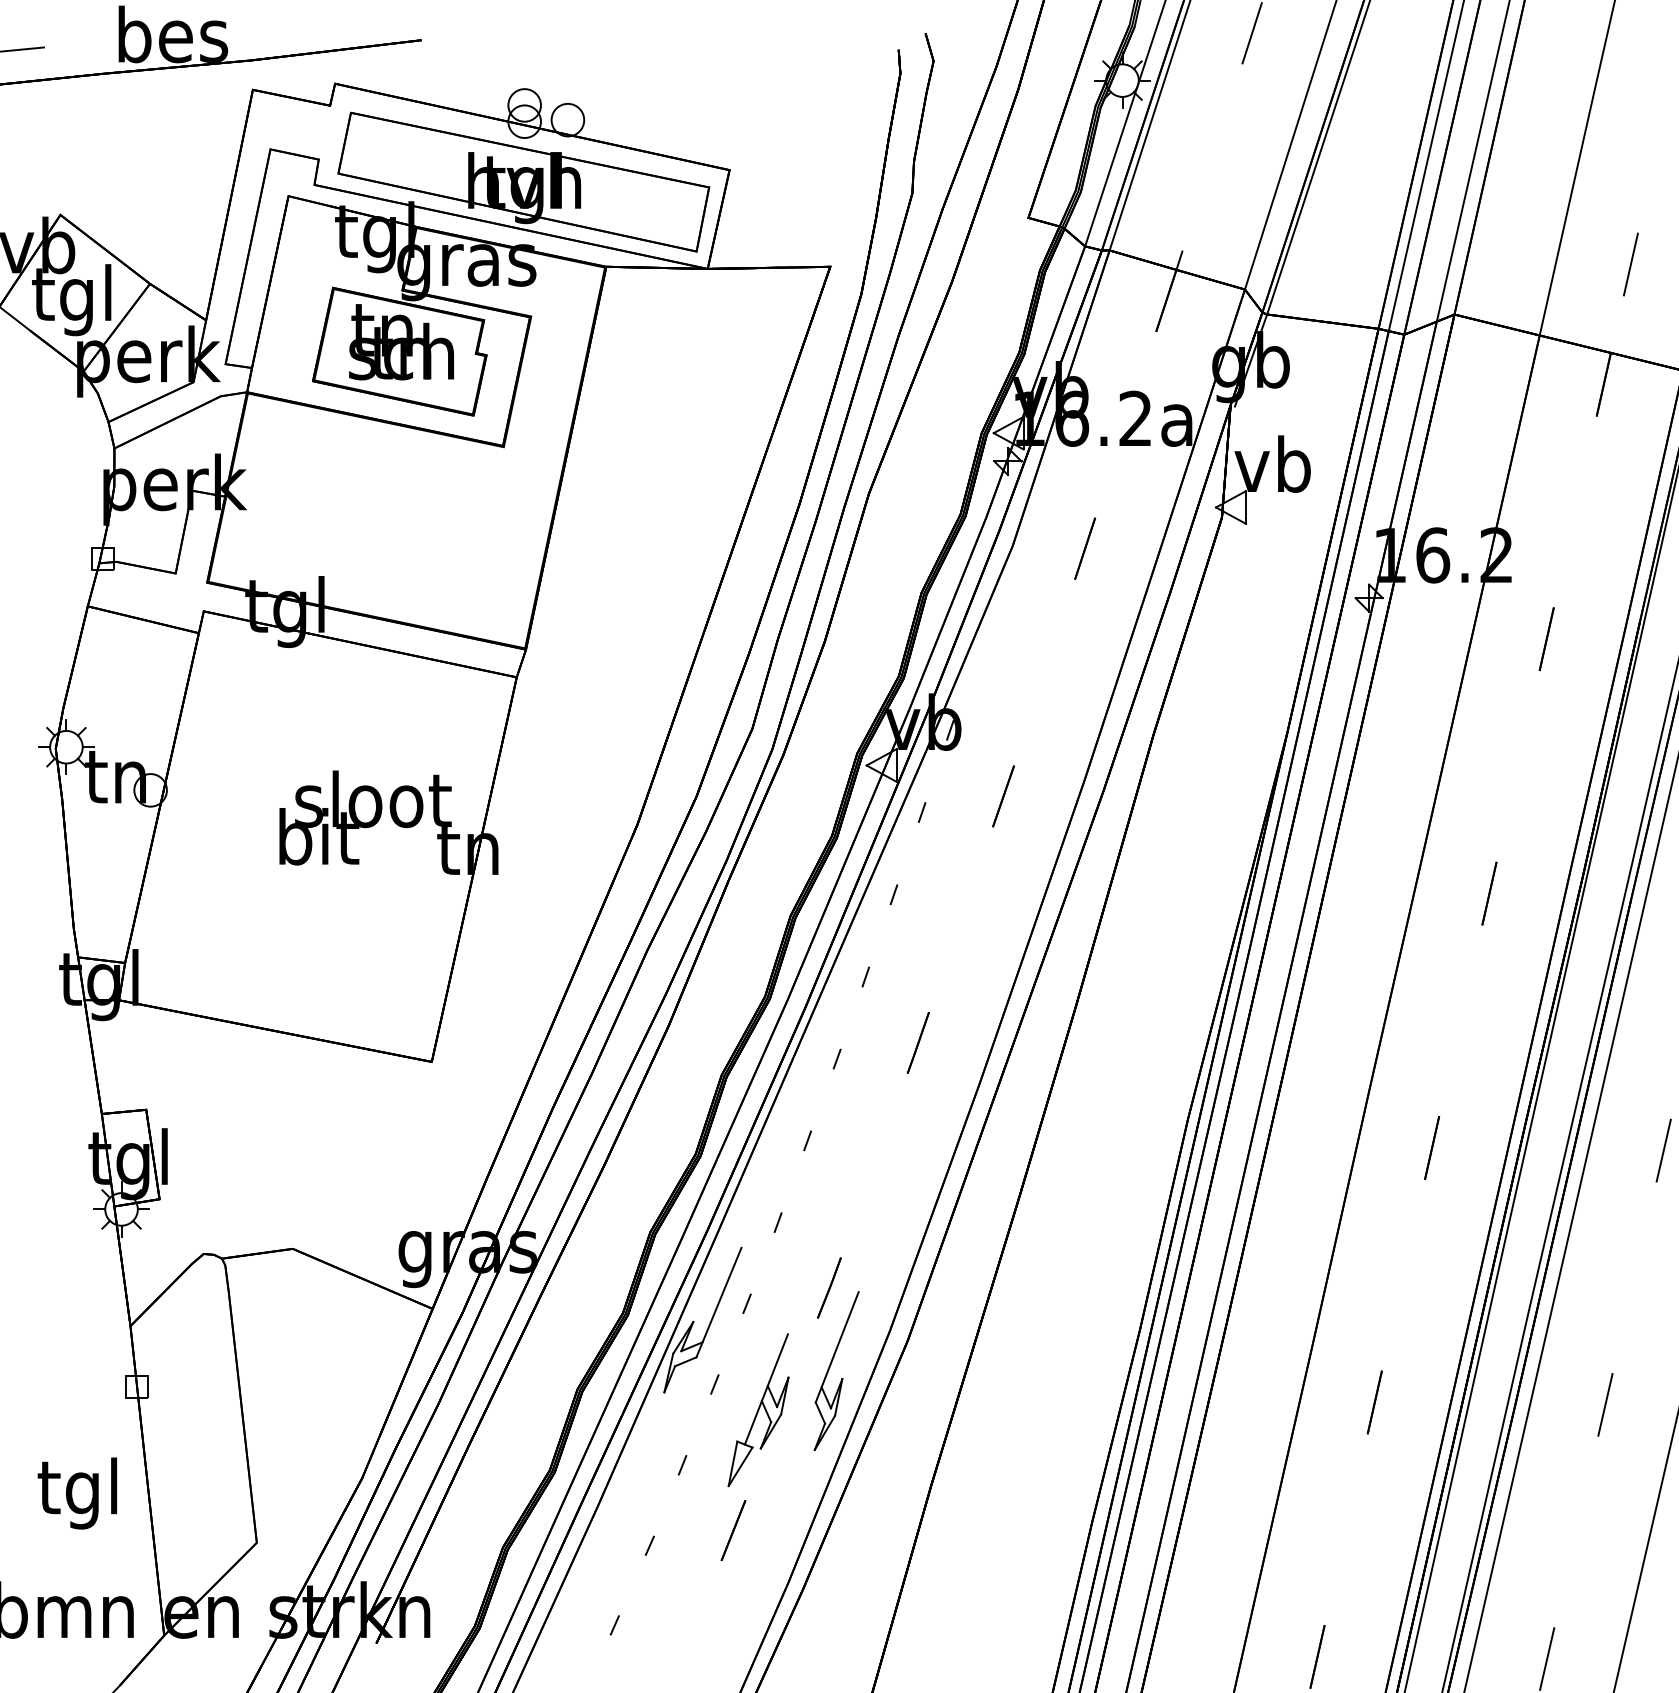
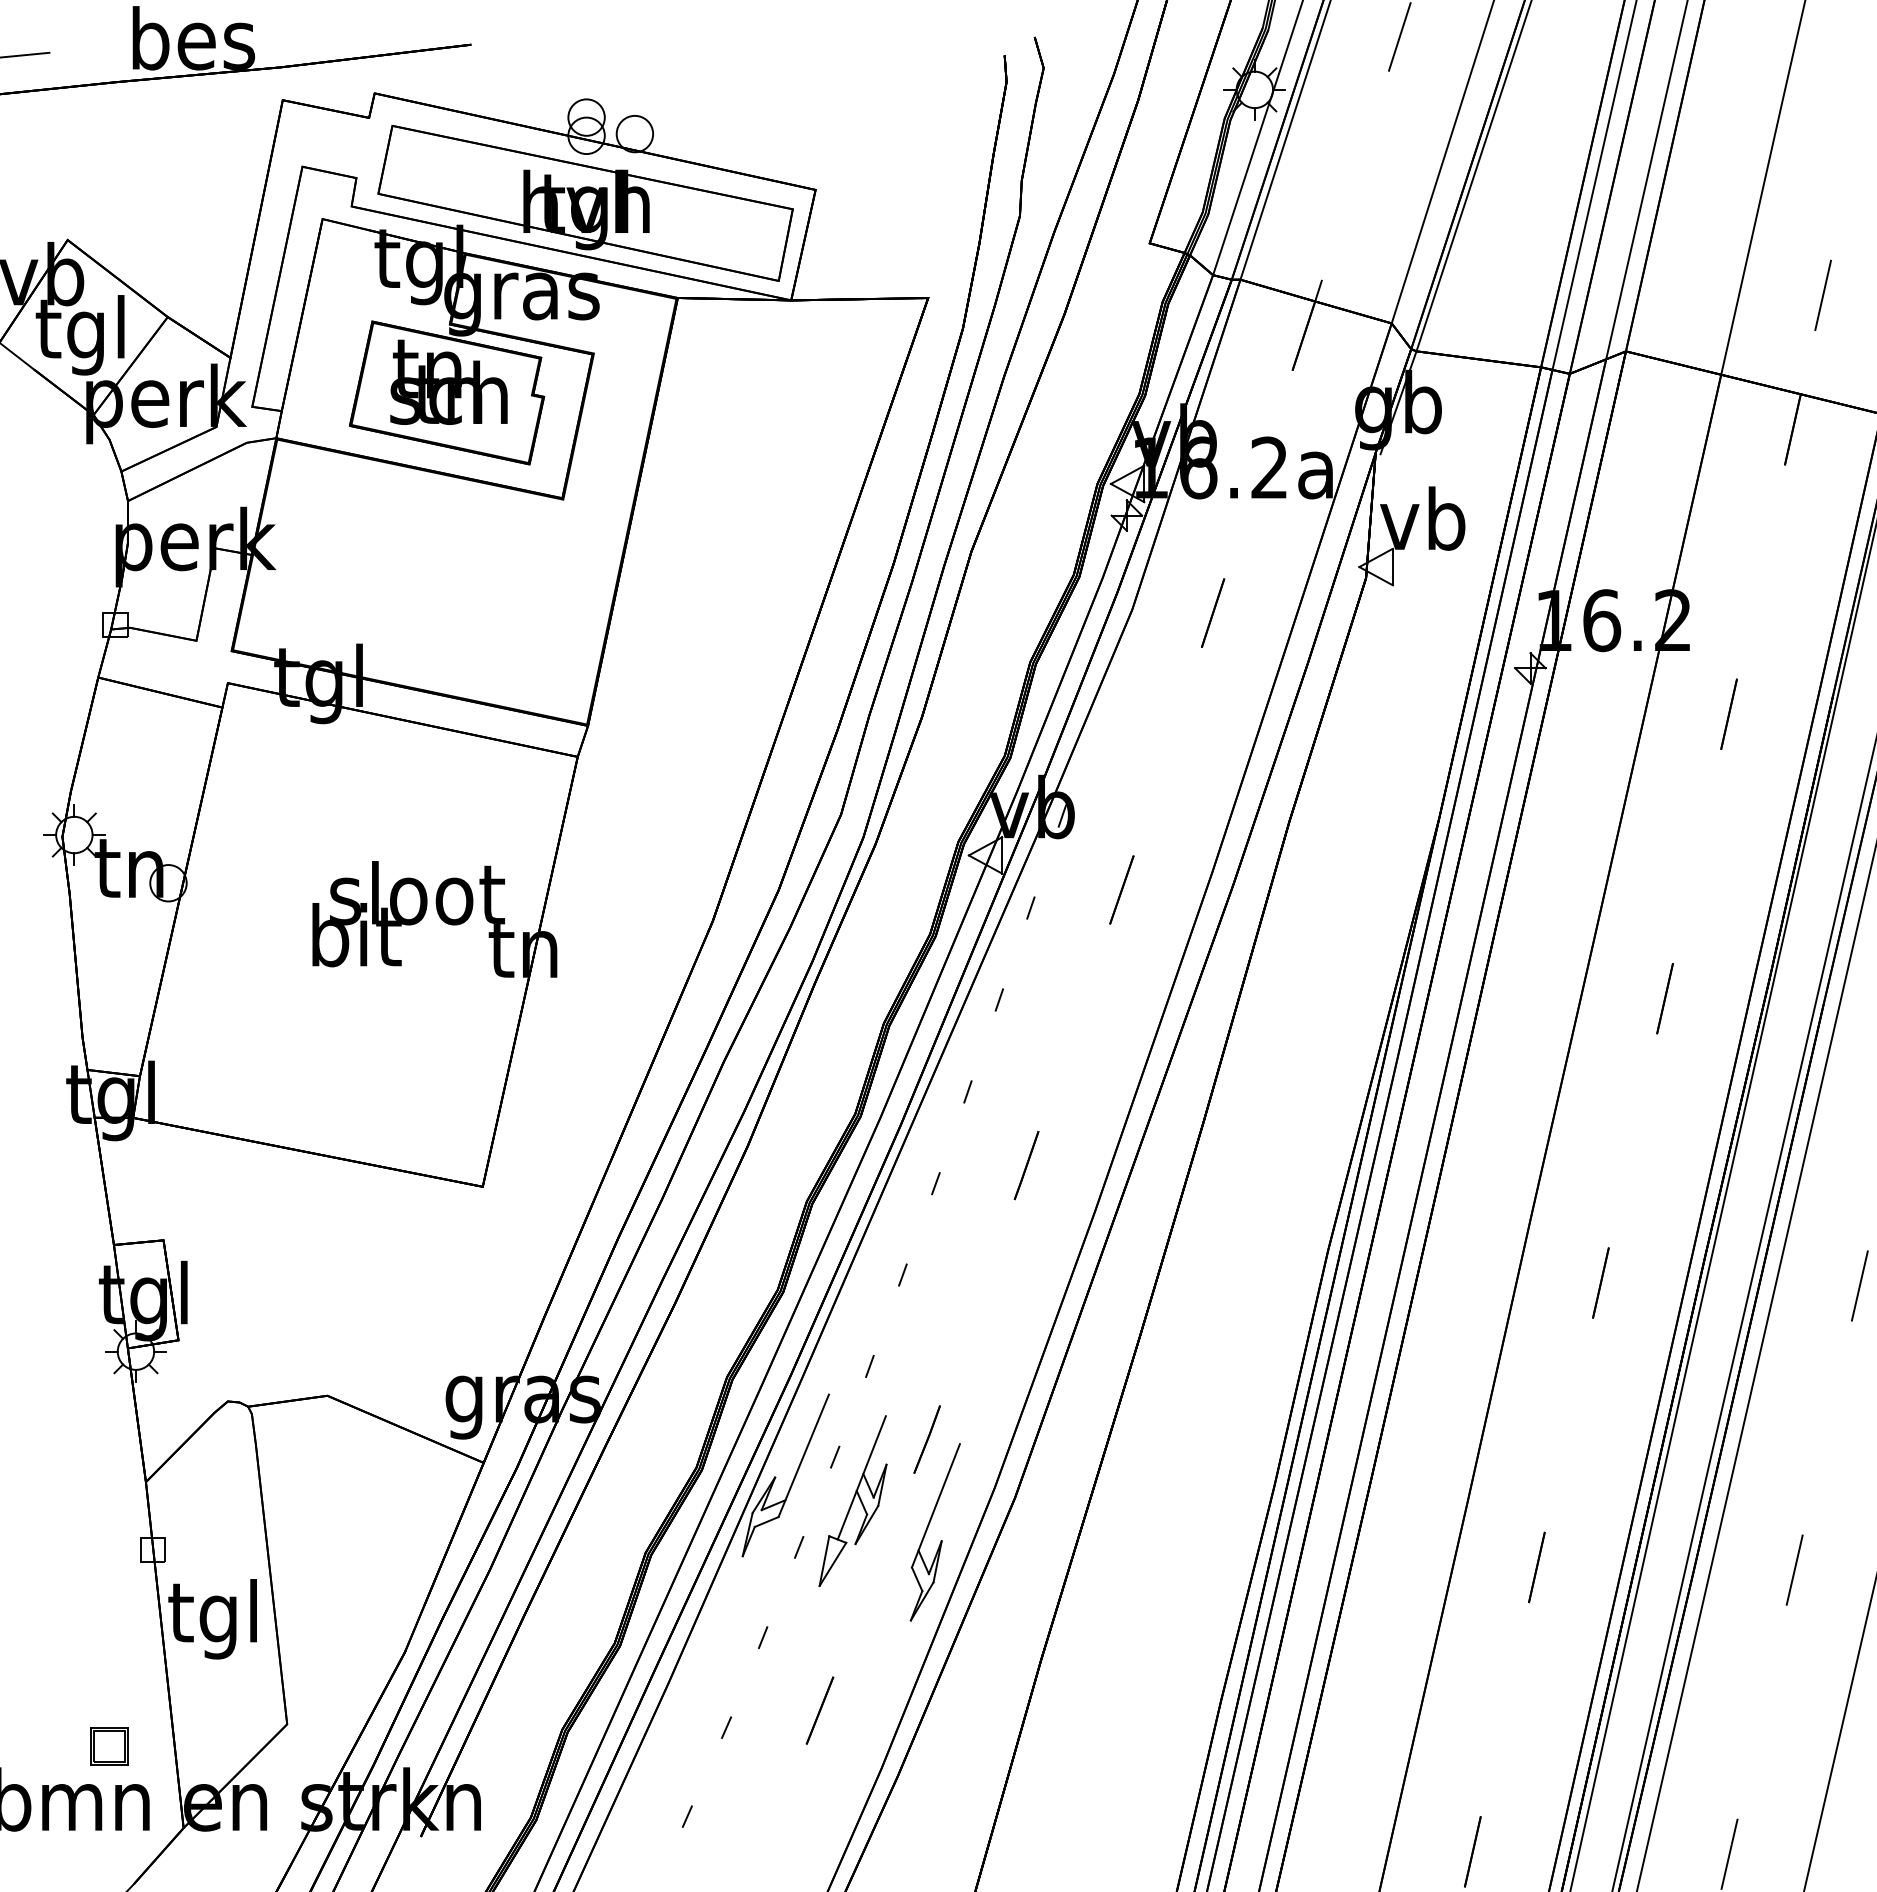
part: (758, 1409) -> (852, 1500), moved
text: (77, 1493) -> (212, 1619), moved
part: (97, 1562) -> (109, 1746), added

